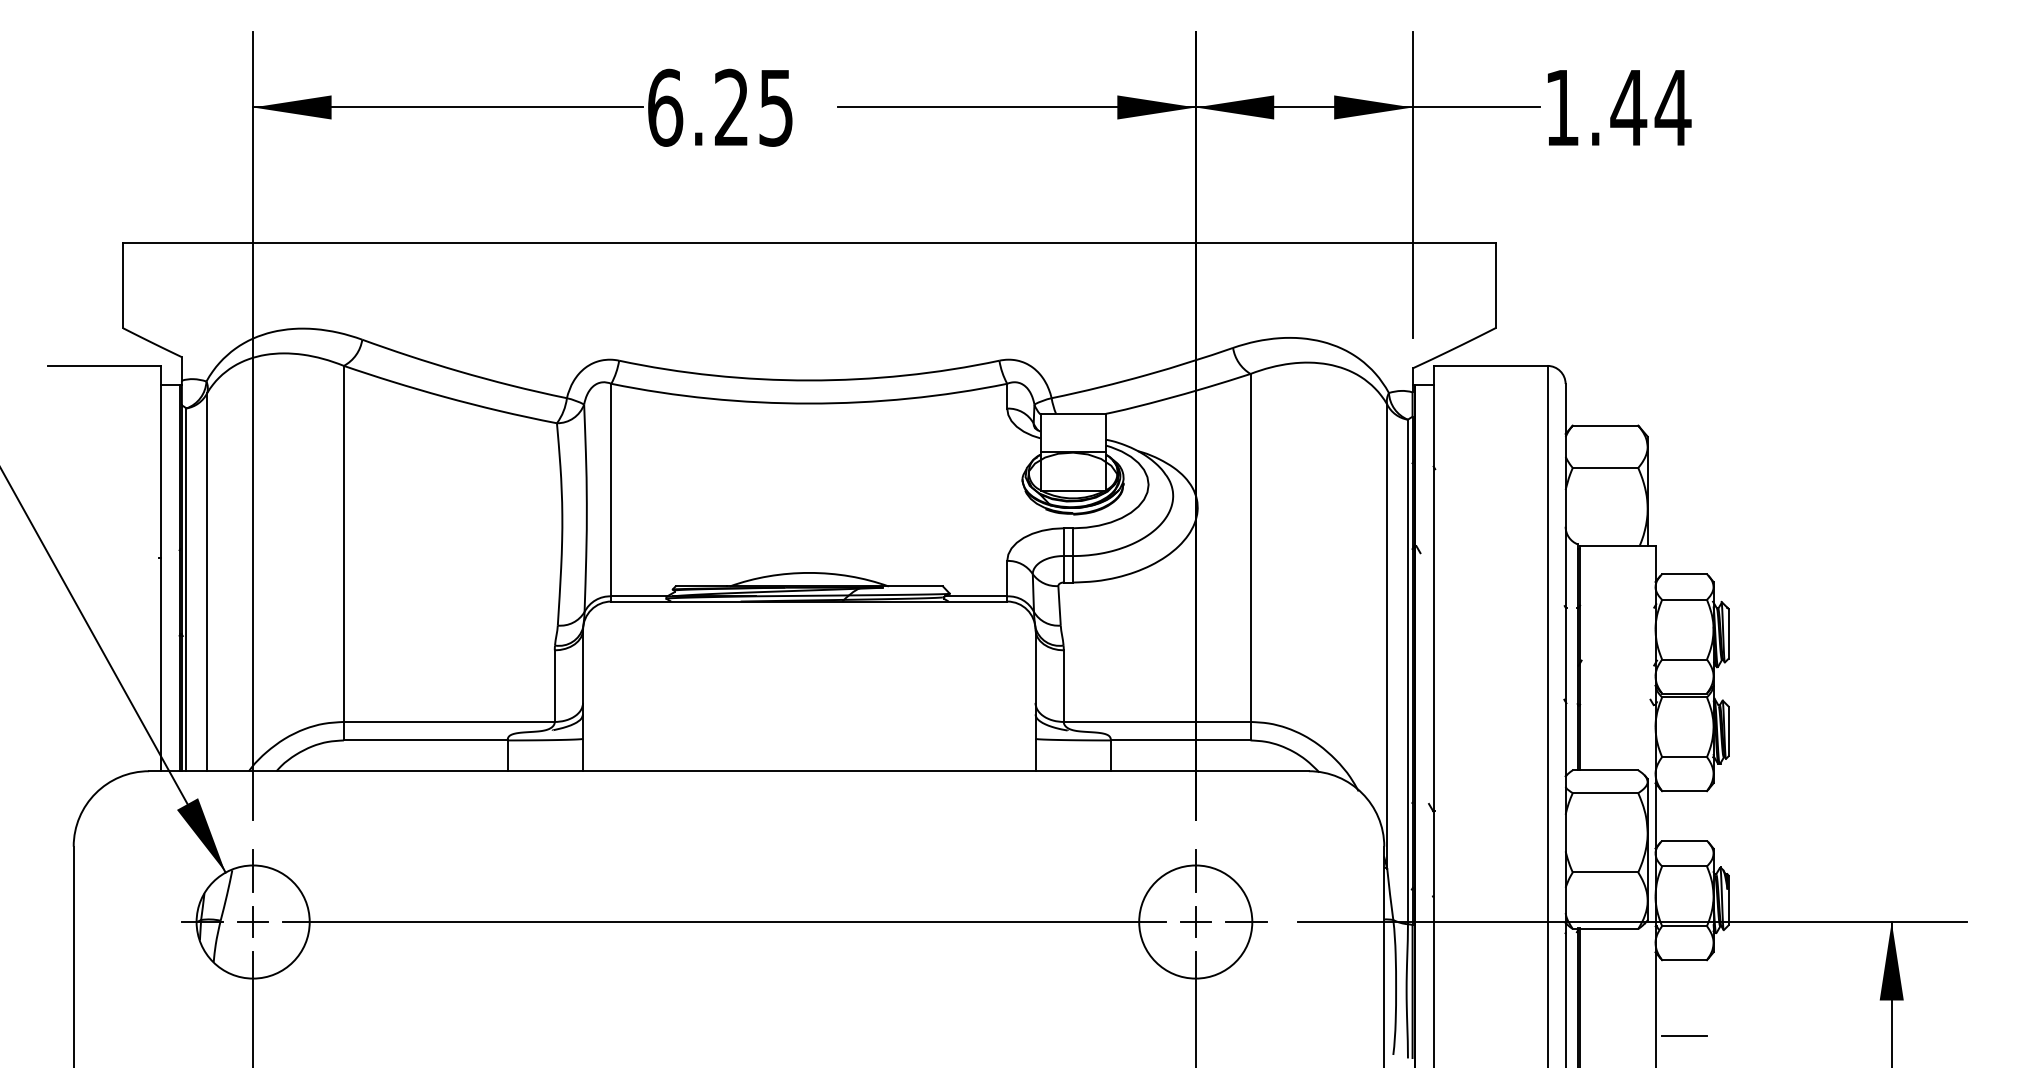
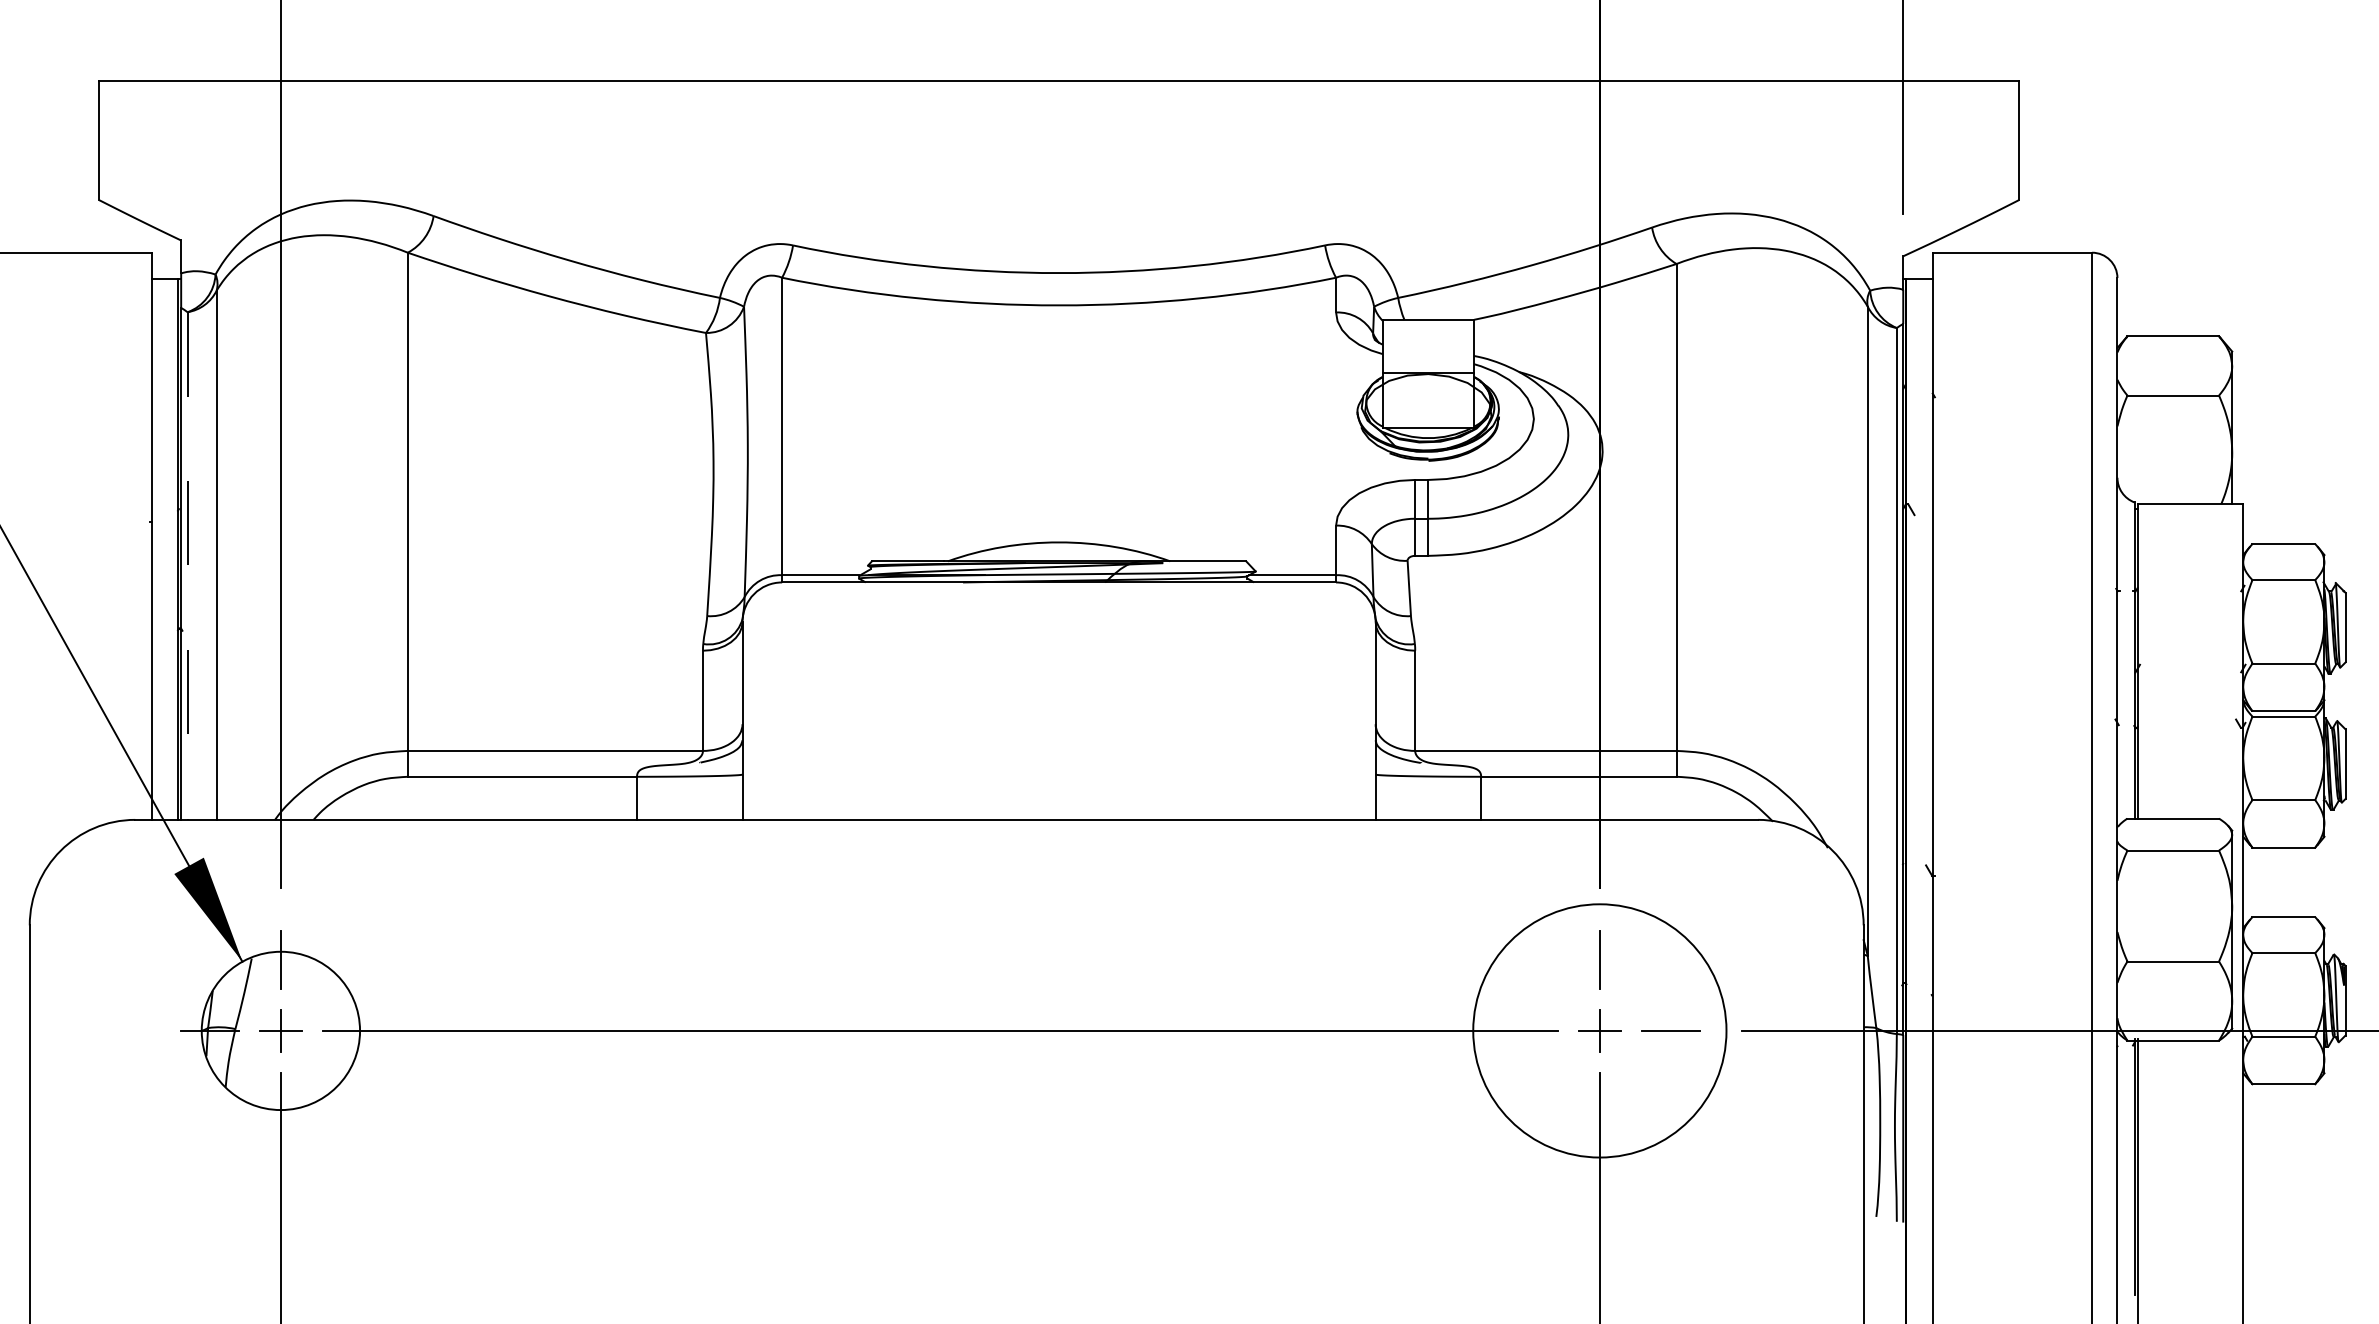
line: (186, 590) -> (187, 566), solid -> dashed
circle: (1195, 921) -> (1599, 1030), size x1.6
line: (1684, 1035) -> (2283, 1189), removed

